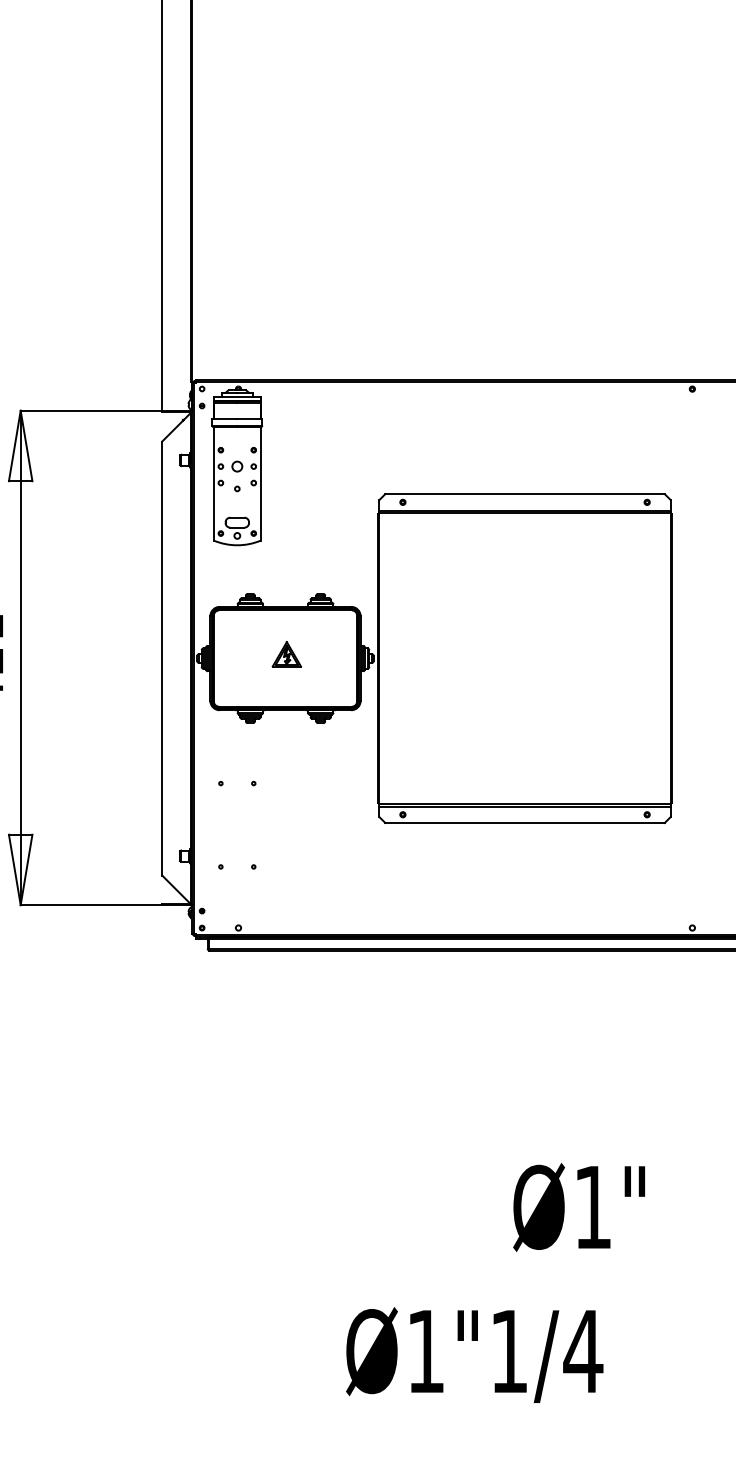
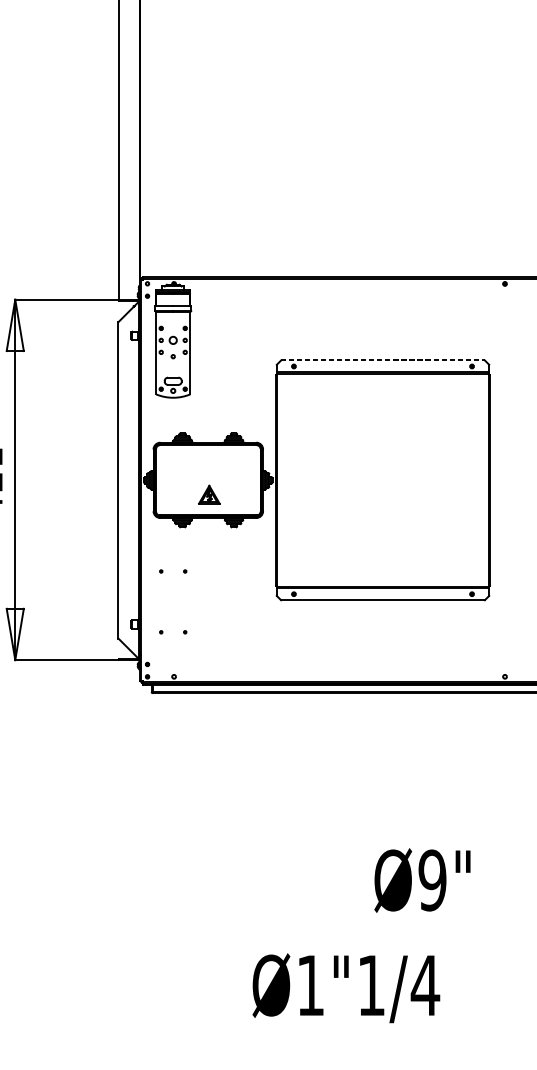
line: (525, 494) -> (383, 360), solid -> dashed
part: (286, 654) -> (209, 494), moved
text: (592, 1206) -> (432, 879), Ø1" -> Ø9"

